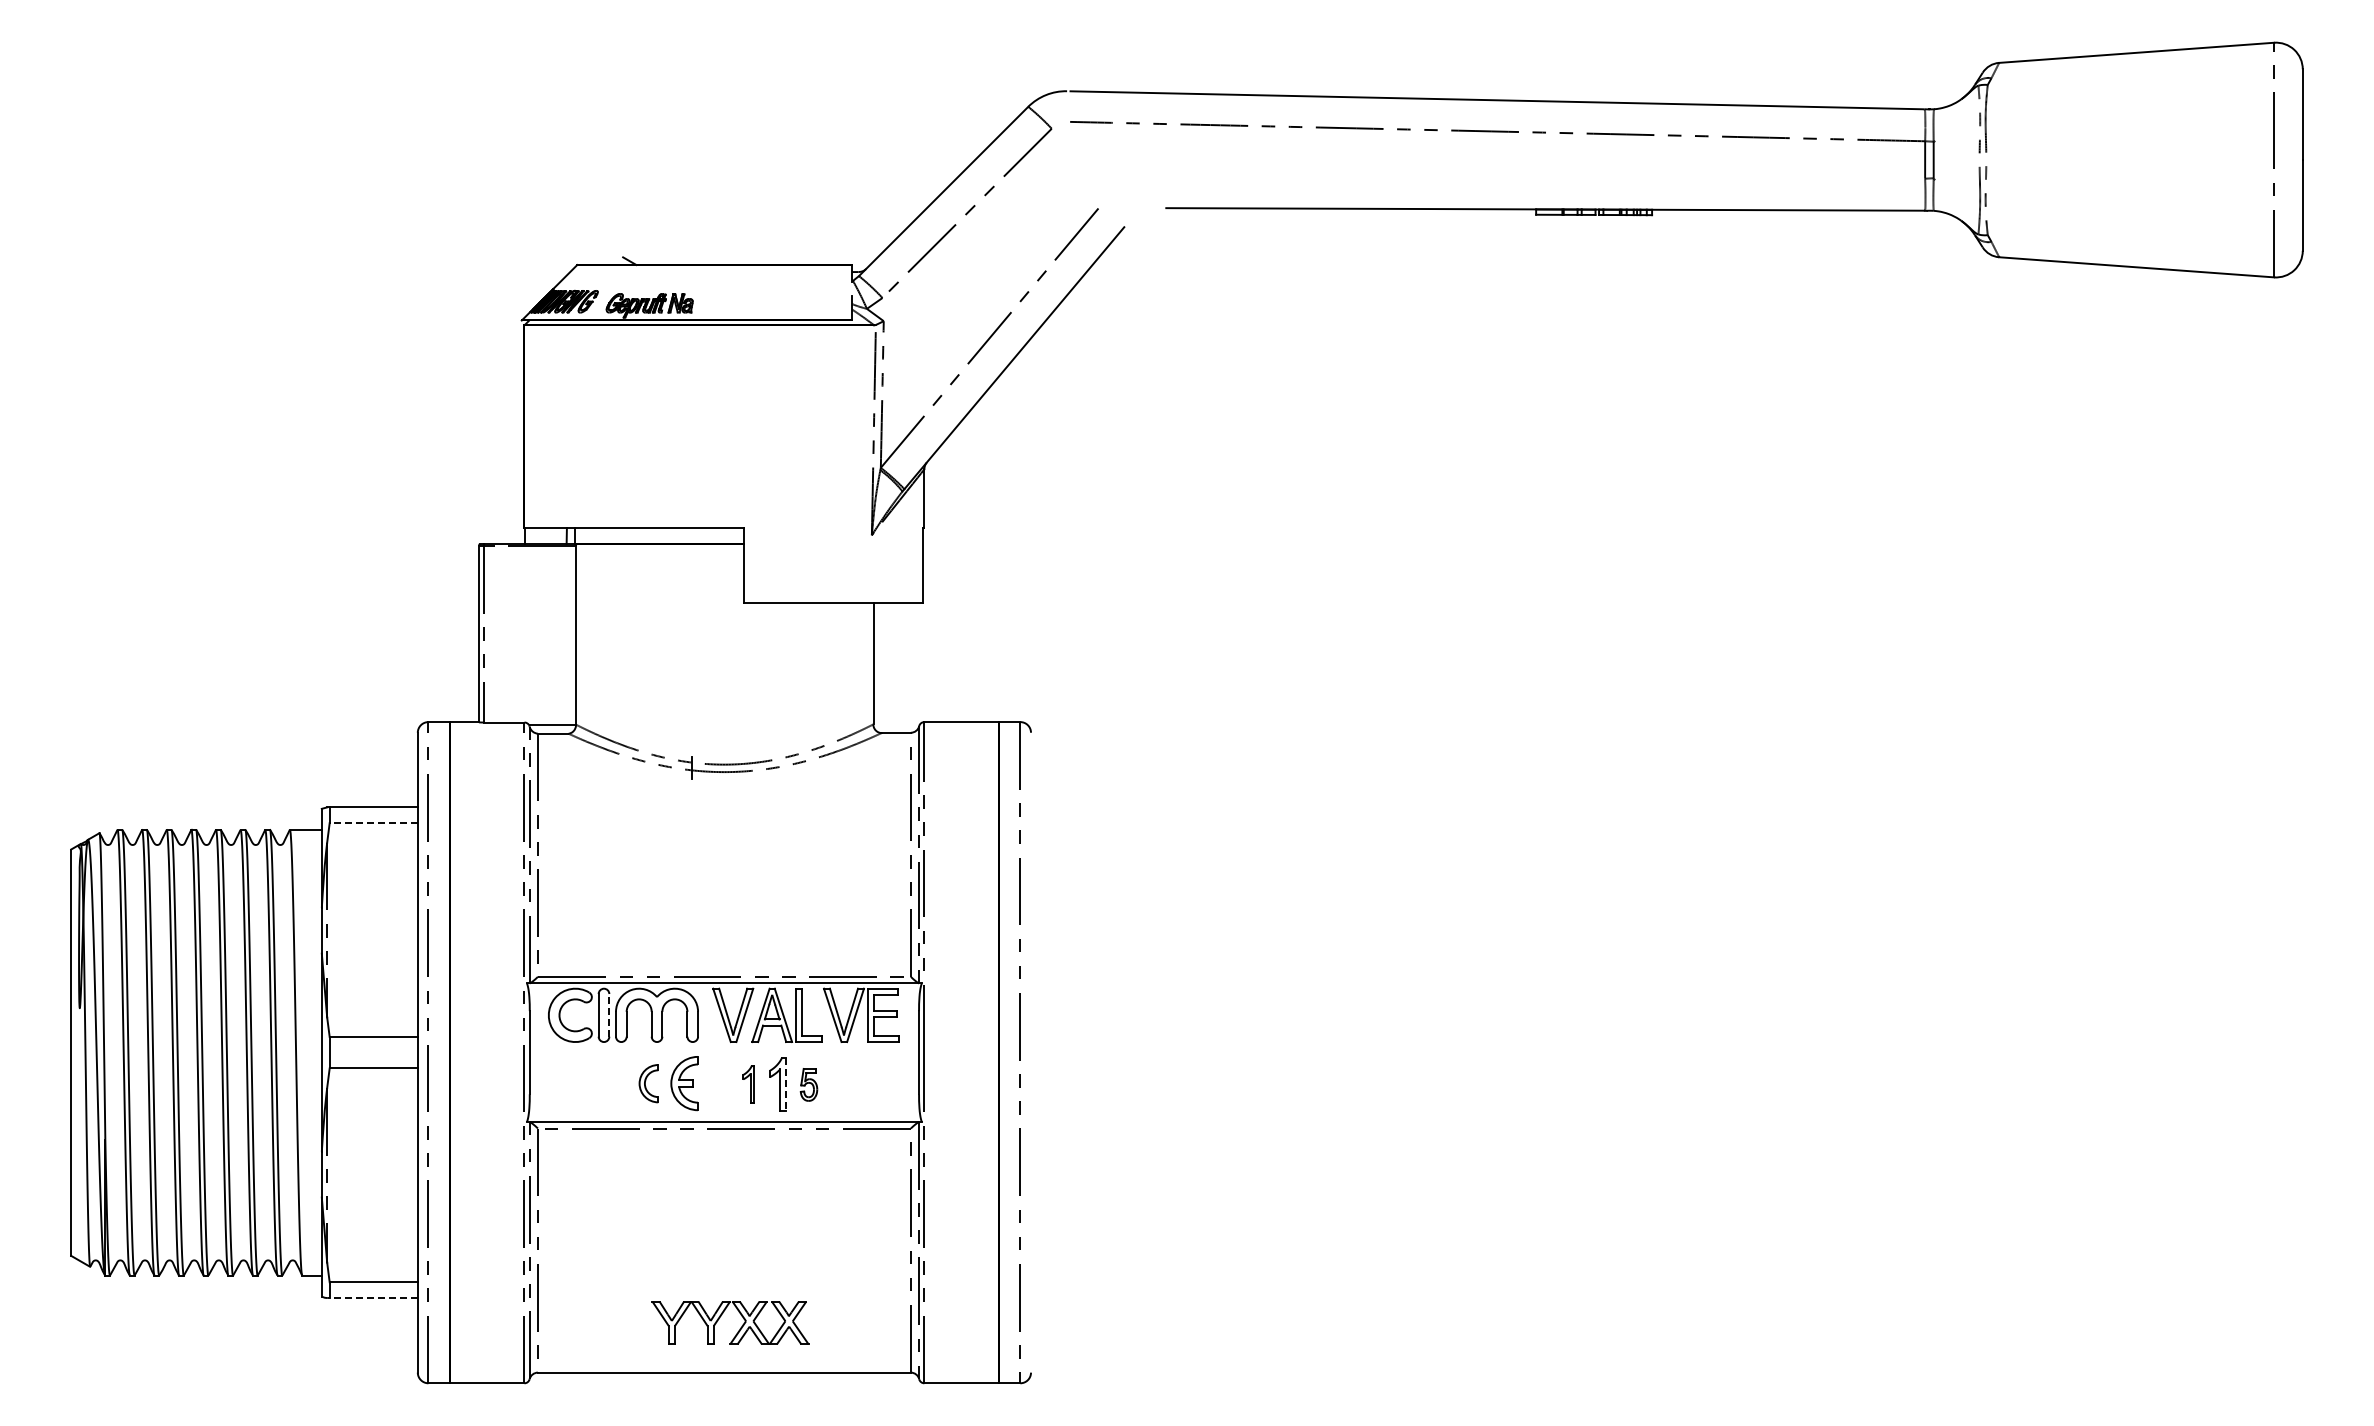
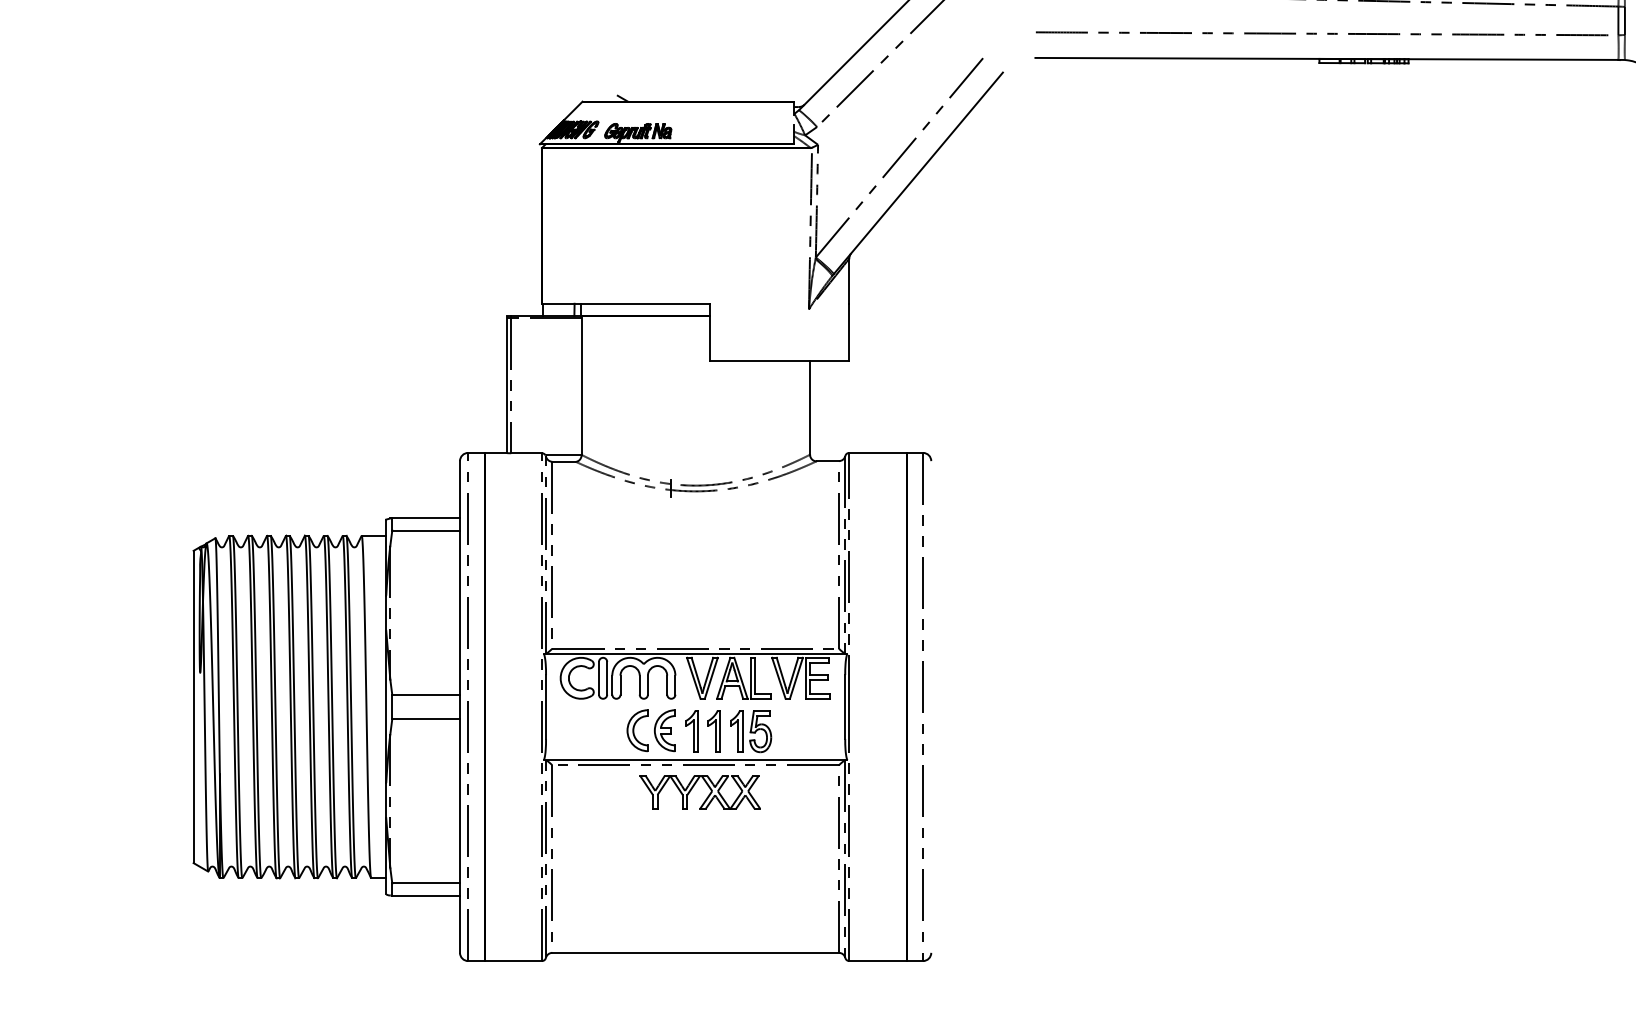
curve: (1532, 176) -> (1316, 33), added
line: (373, 823) -> (425, 530), dashed -> solid
line: (609, 1014) -> (607, 677), dashed -> solid
part: (648, 1083) -> (637, 730), size x1.43
part: (719, 1084) -> (691, 731), added
part: (748, 1084) -> (714, 731), size x1.43
line: (785, 1084) -> (742, 731), dashed -> solid
part: (808, 1084) -> (760, 731), size x1.67
line: (373, 1297) -> (425, 895), dashed -> solid
part: (721, 1316) -> (693, 787), moved

